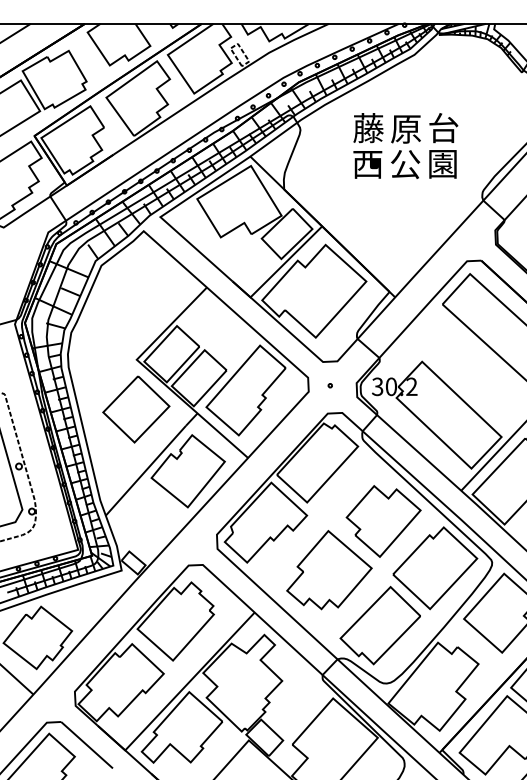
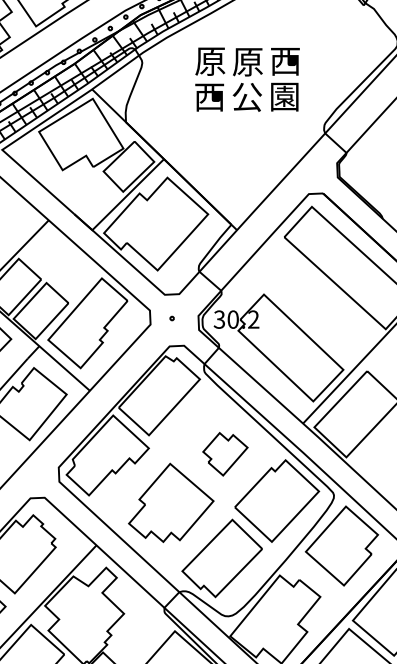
text: (368, 128) -> (210, 61), 藤 -> 原
text: (443, 128) -> (285, 61), 台 -> 西
part: (383, 521) -> (225, 454), size x0.6

